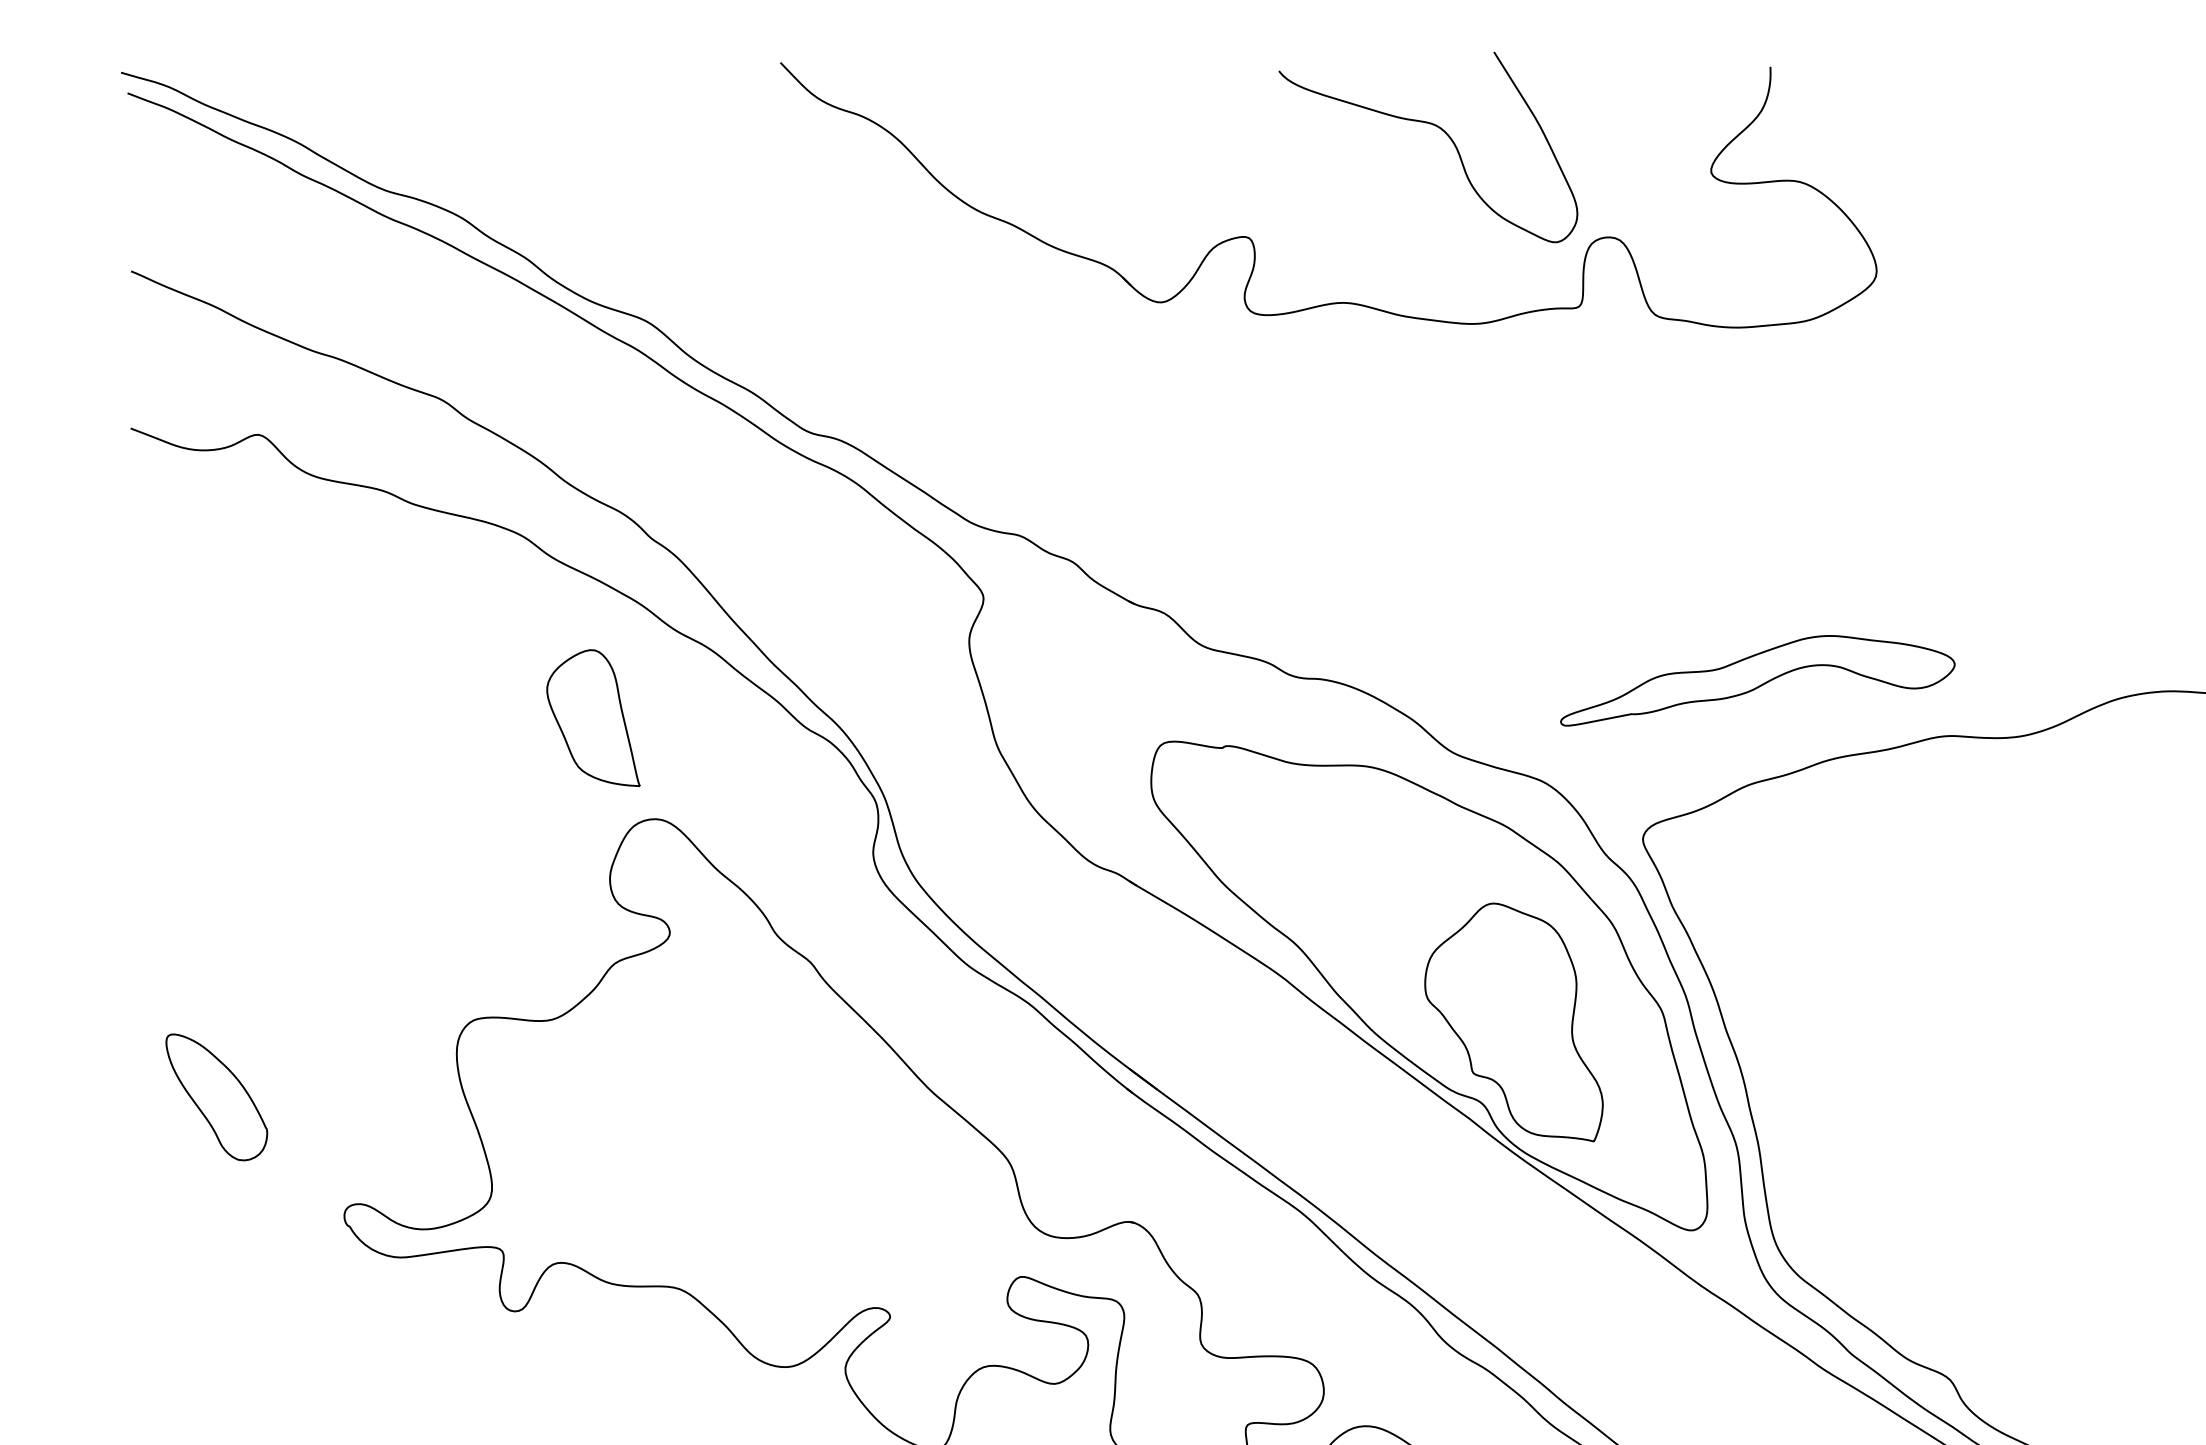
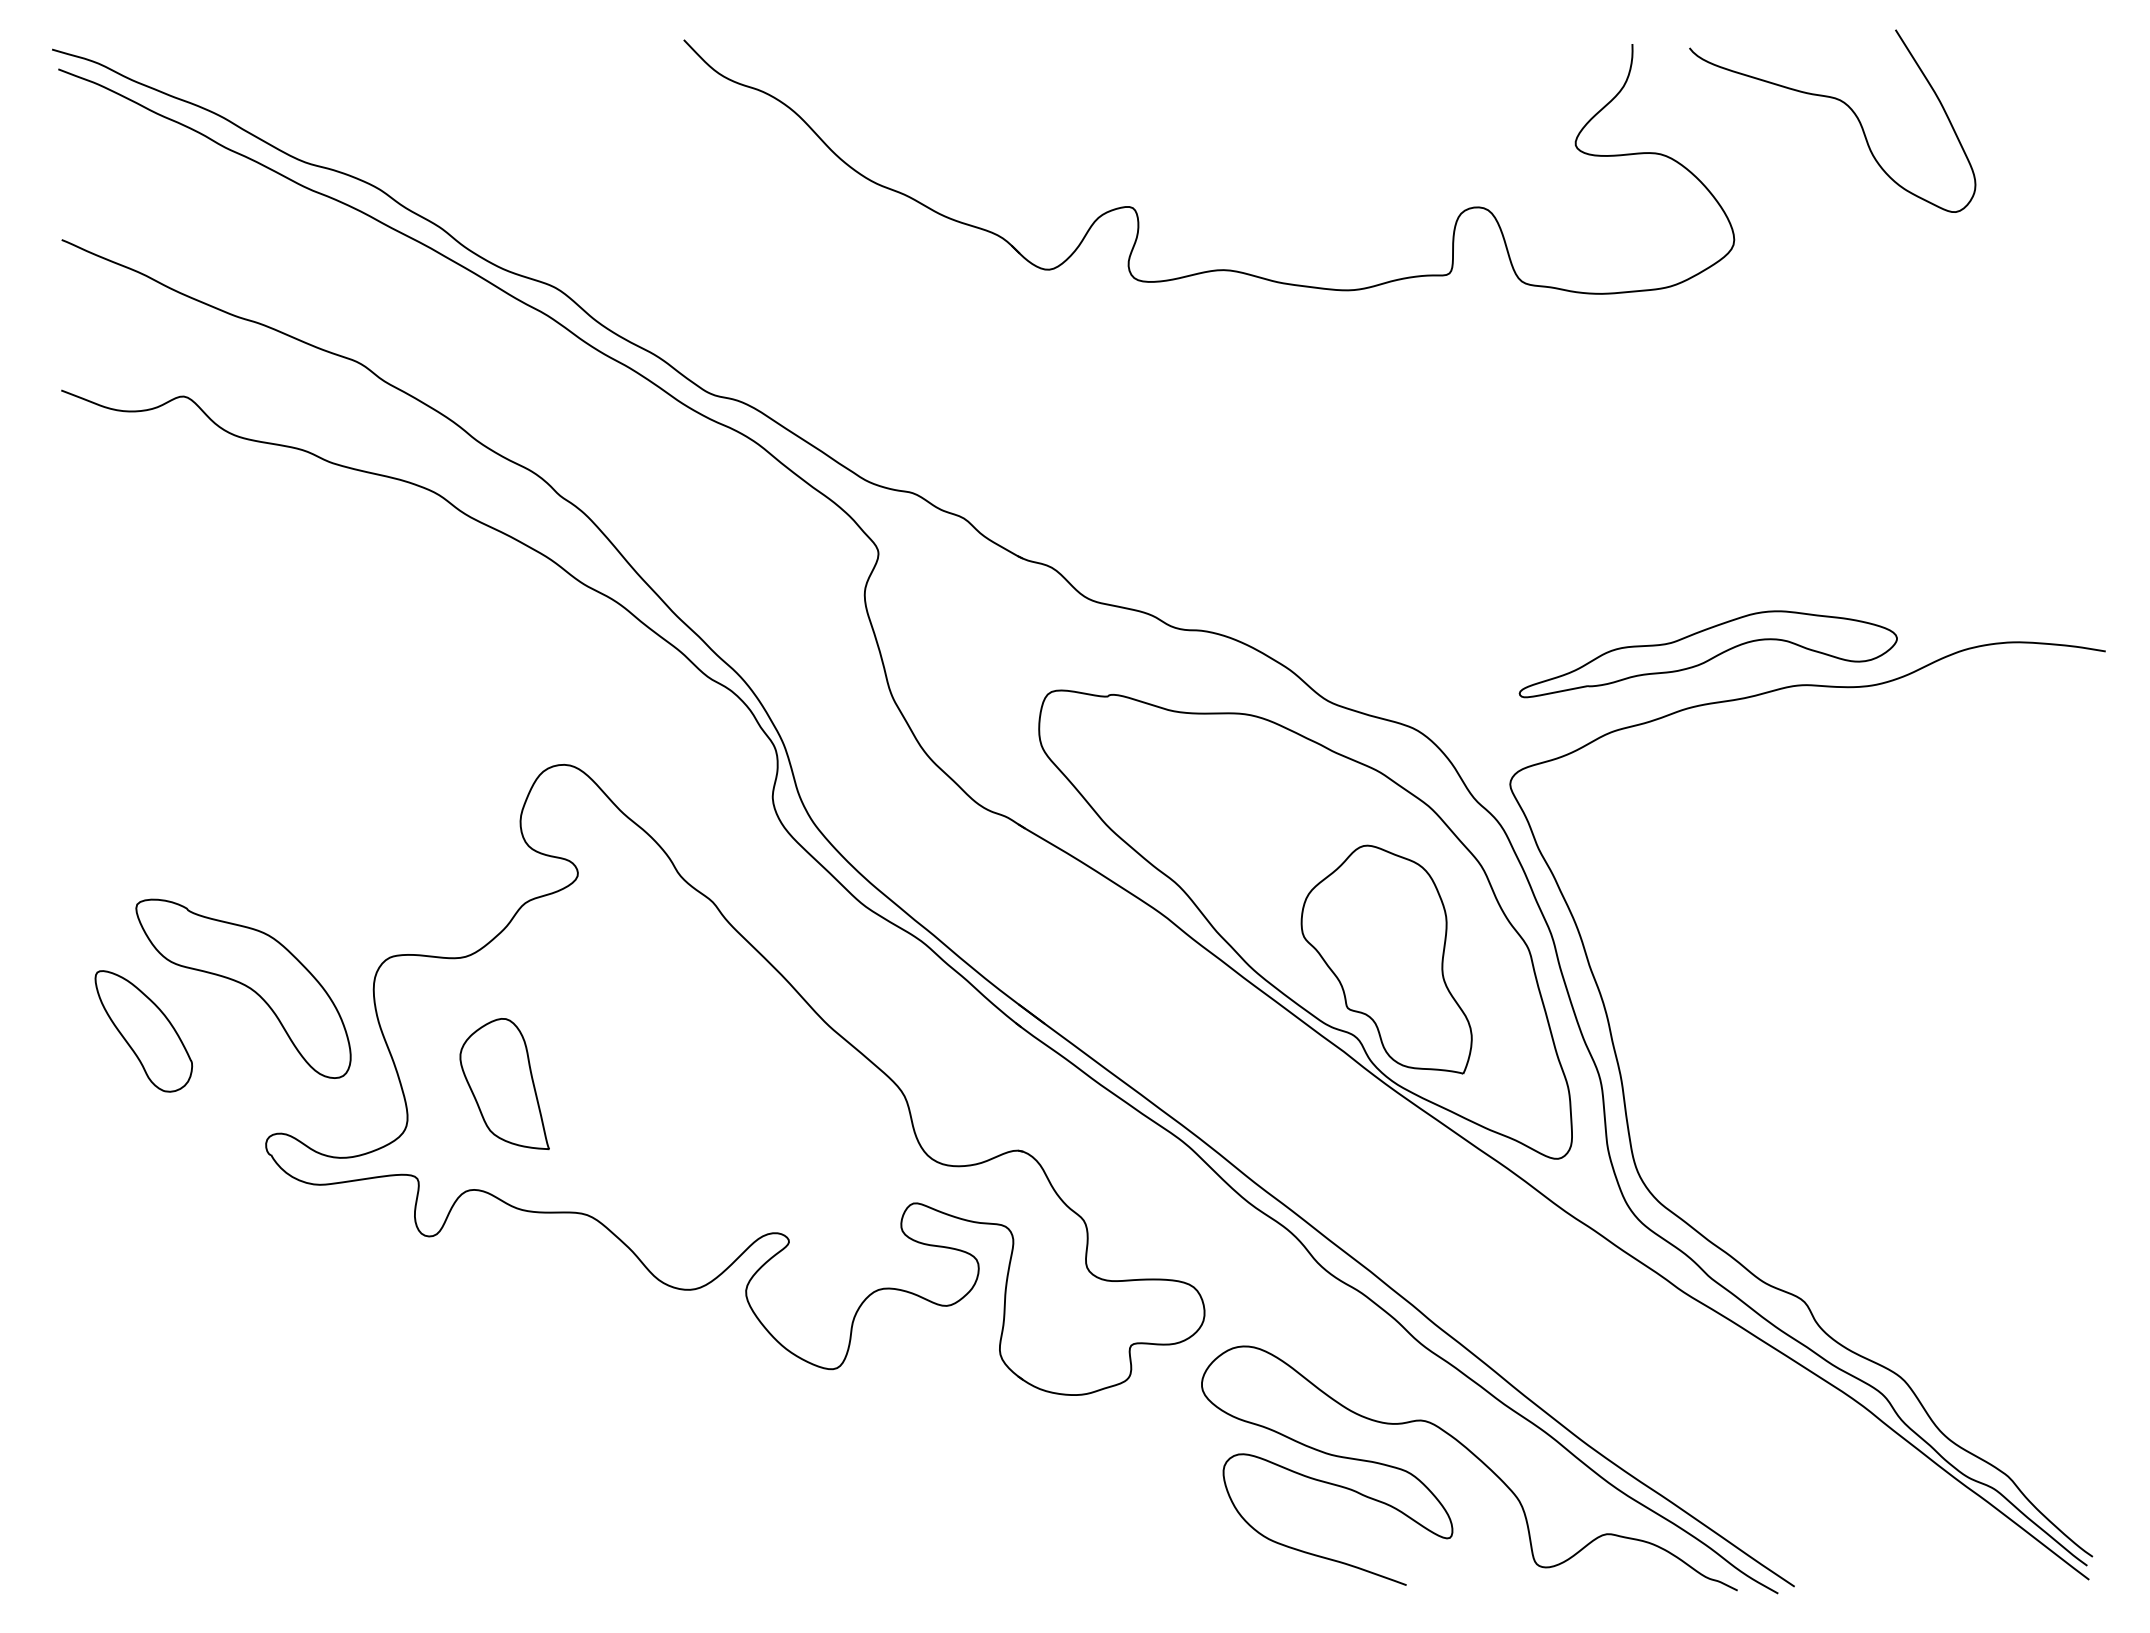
curve: (1440, 129) -> (1844, 104), moved
part: (1756, 681) -> (1707, 654), moved
part: (593, 718) -> (504, 1084), moved
part: (320, 1052) -> (243, 988), added

